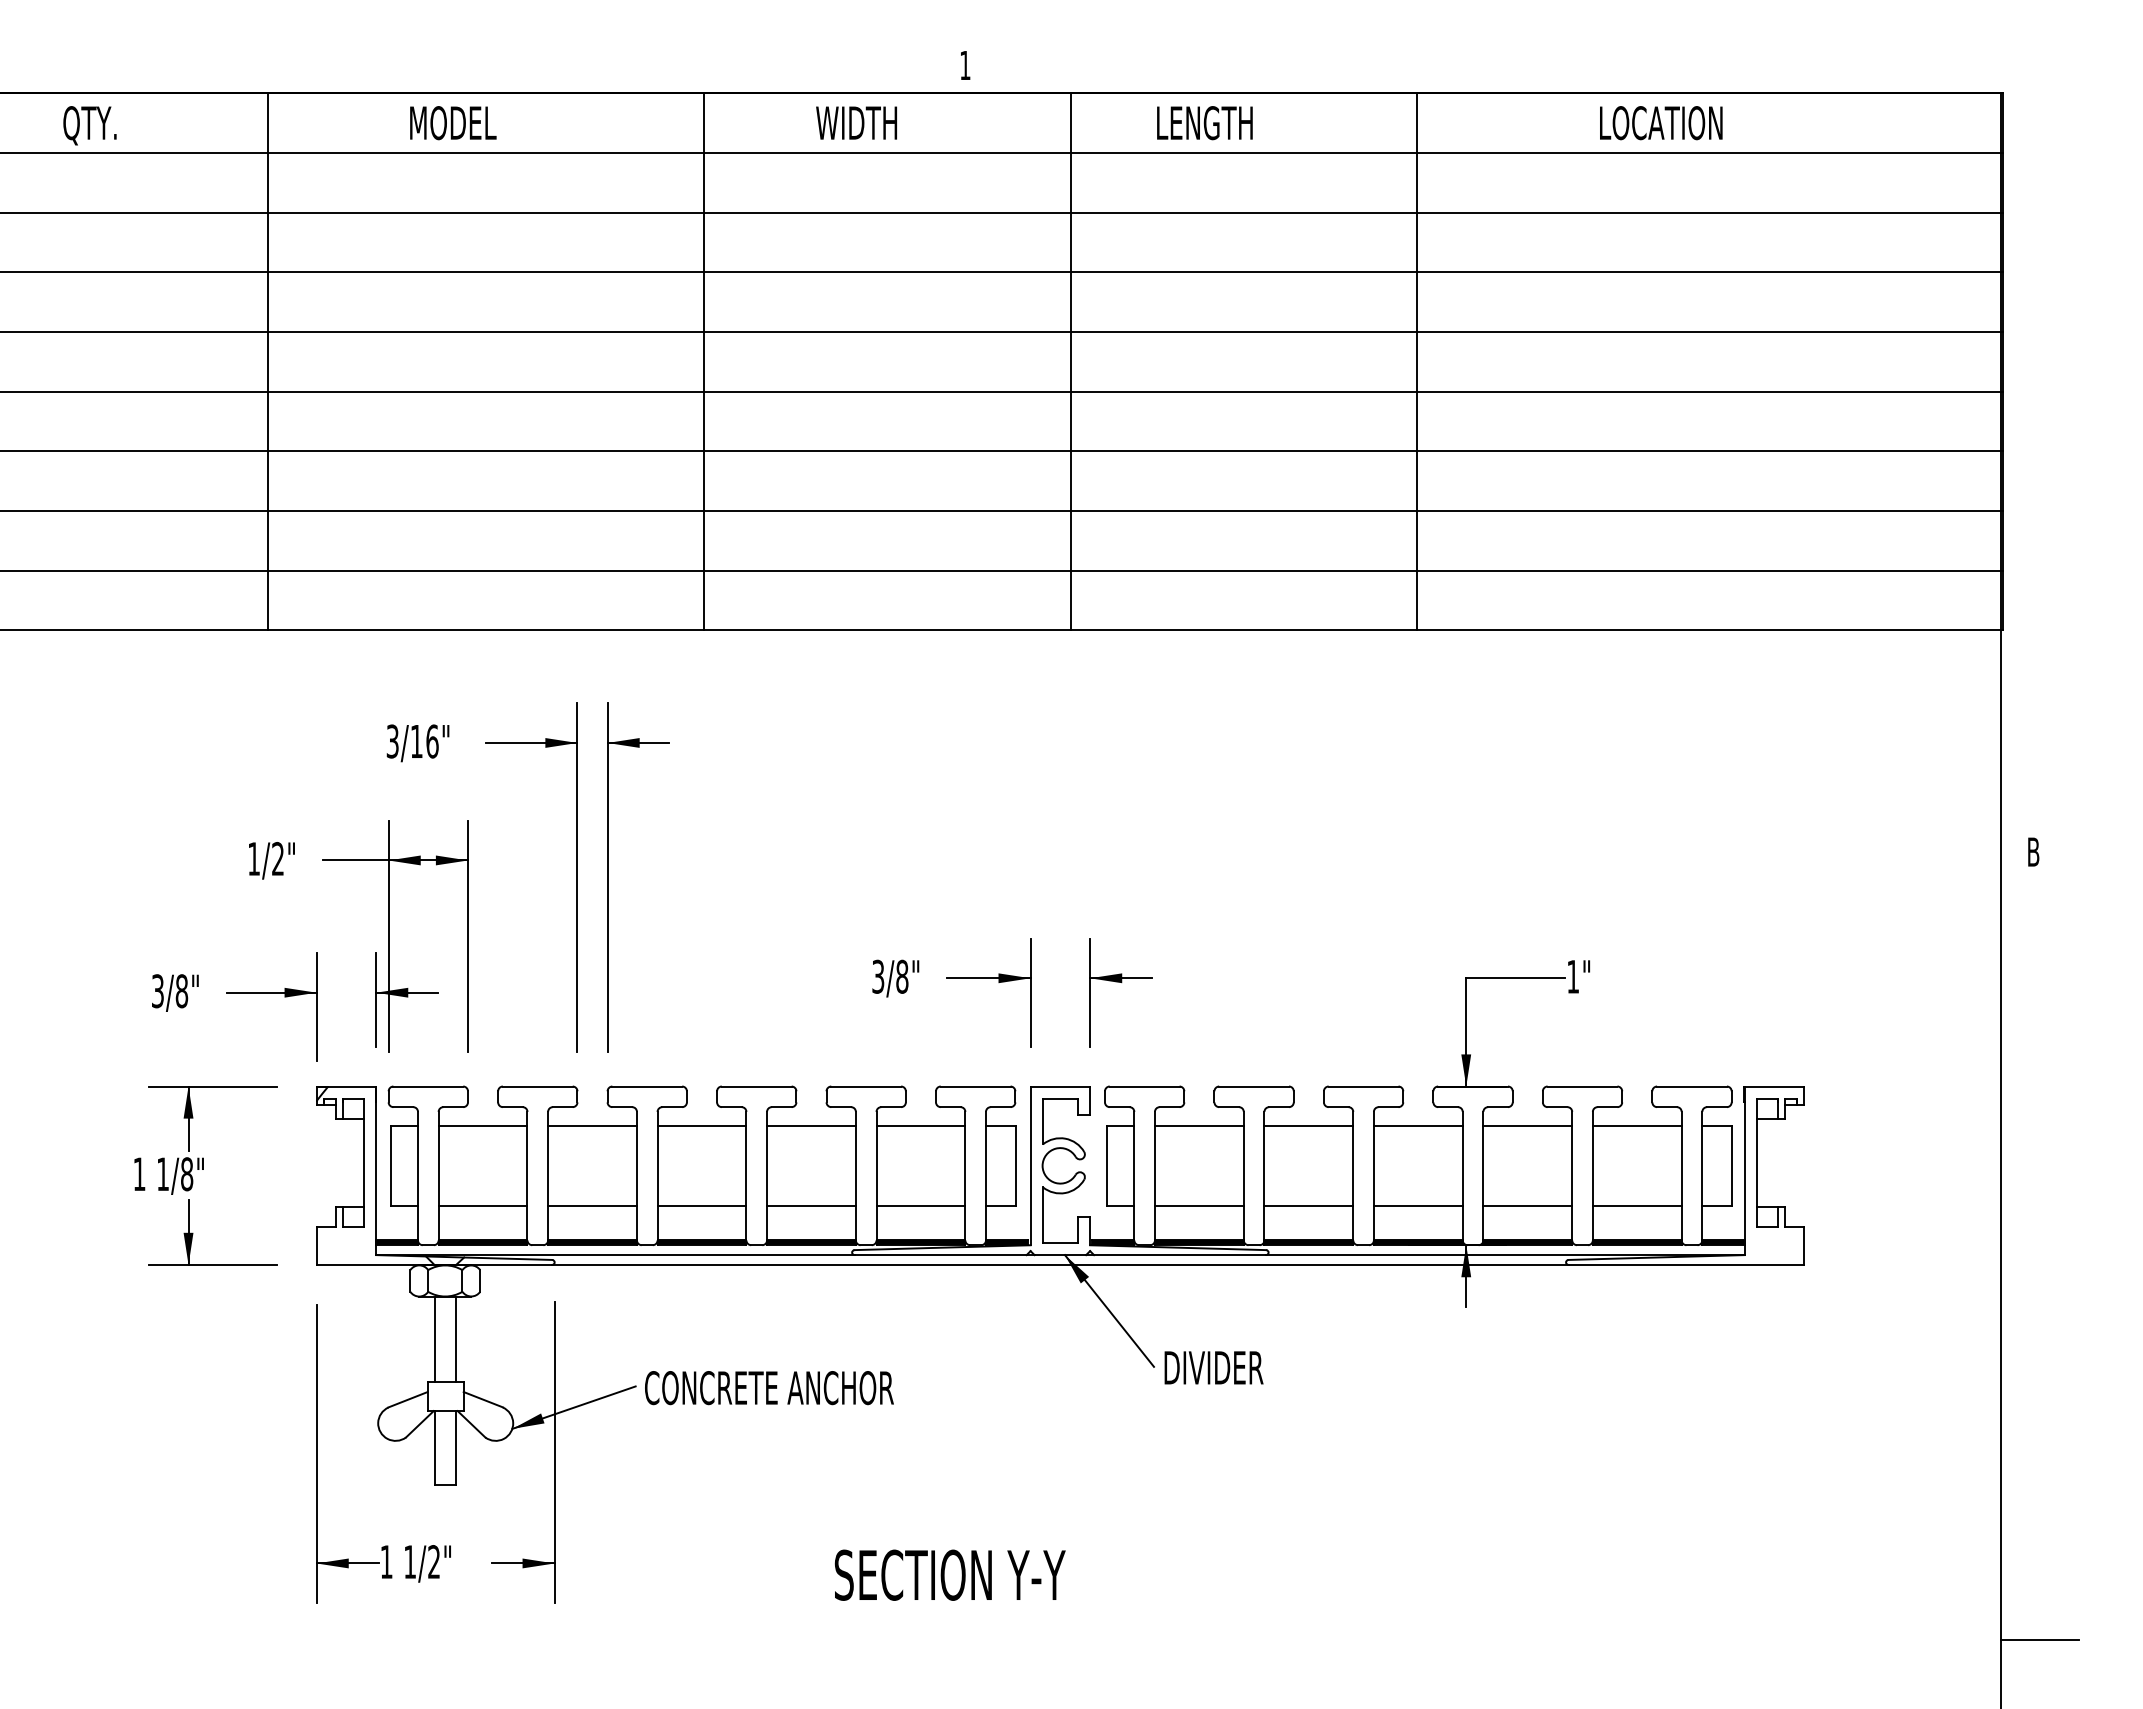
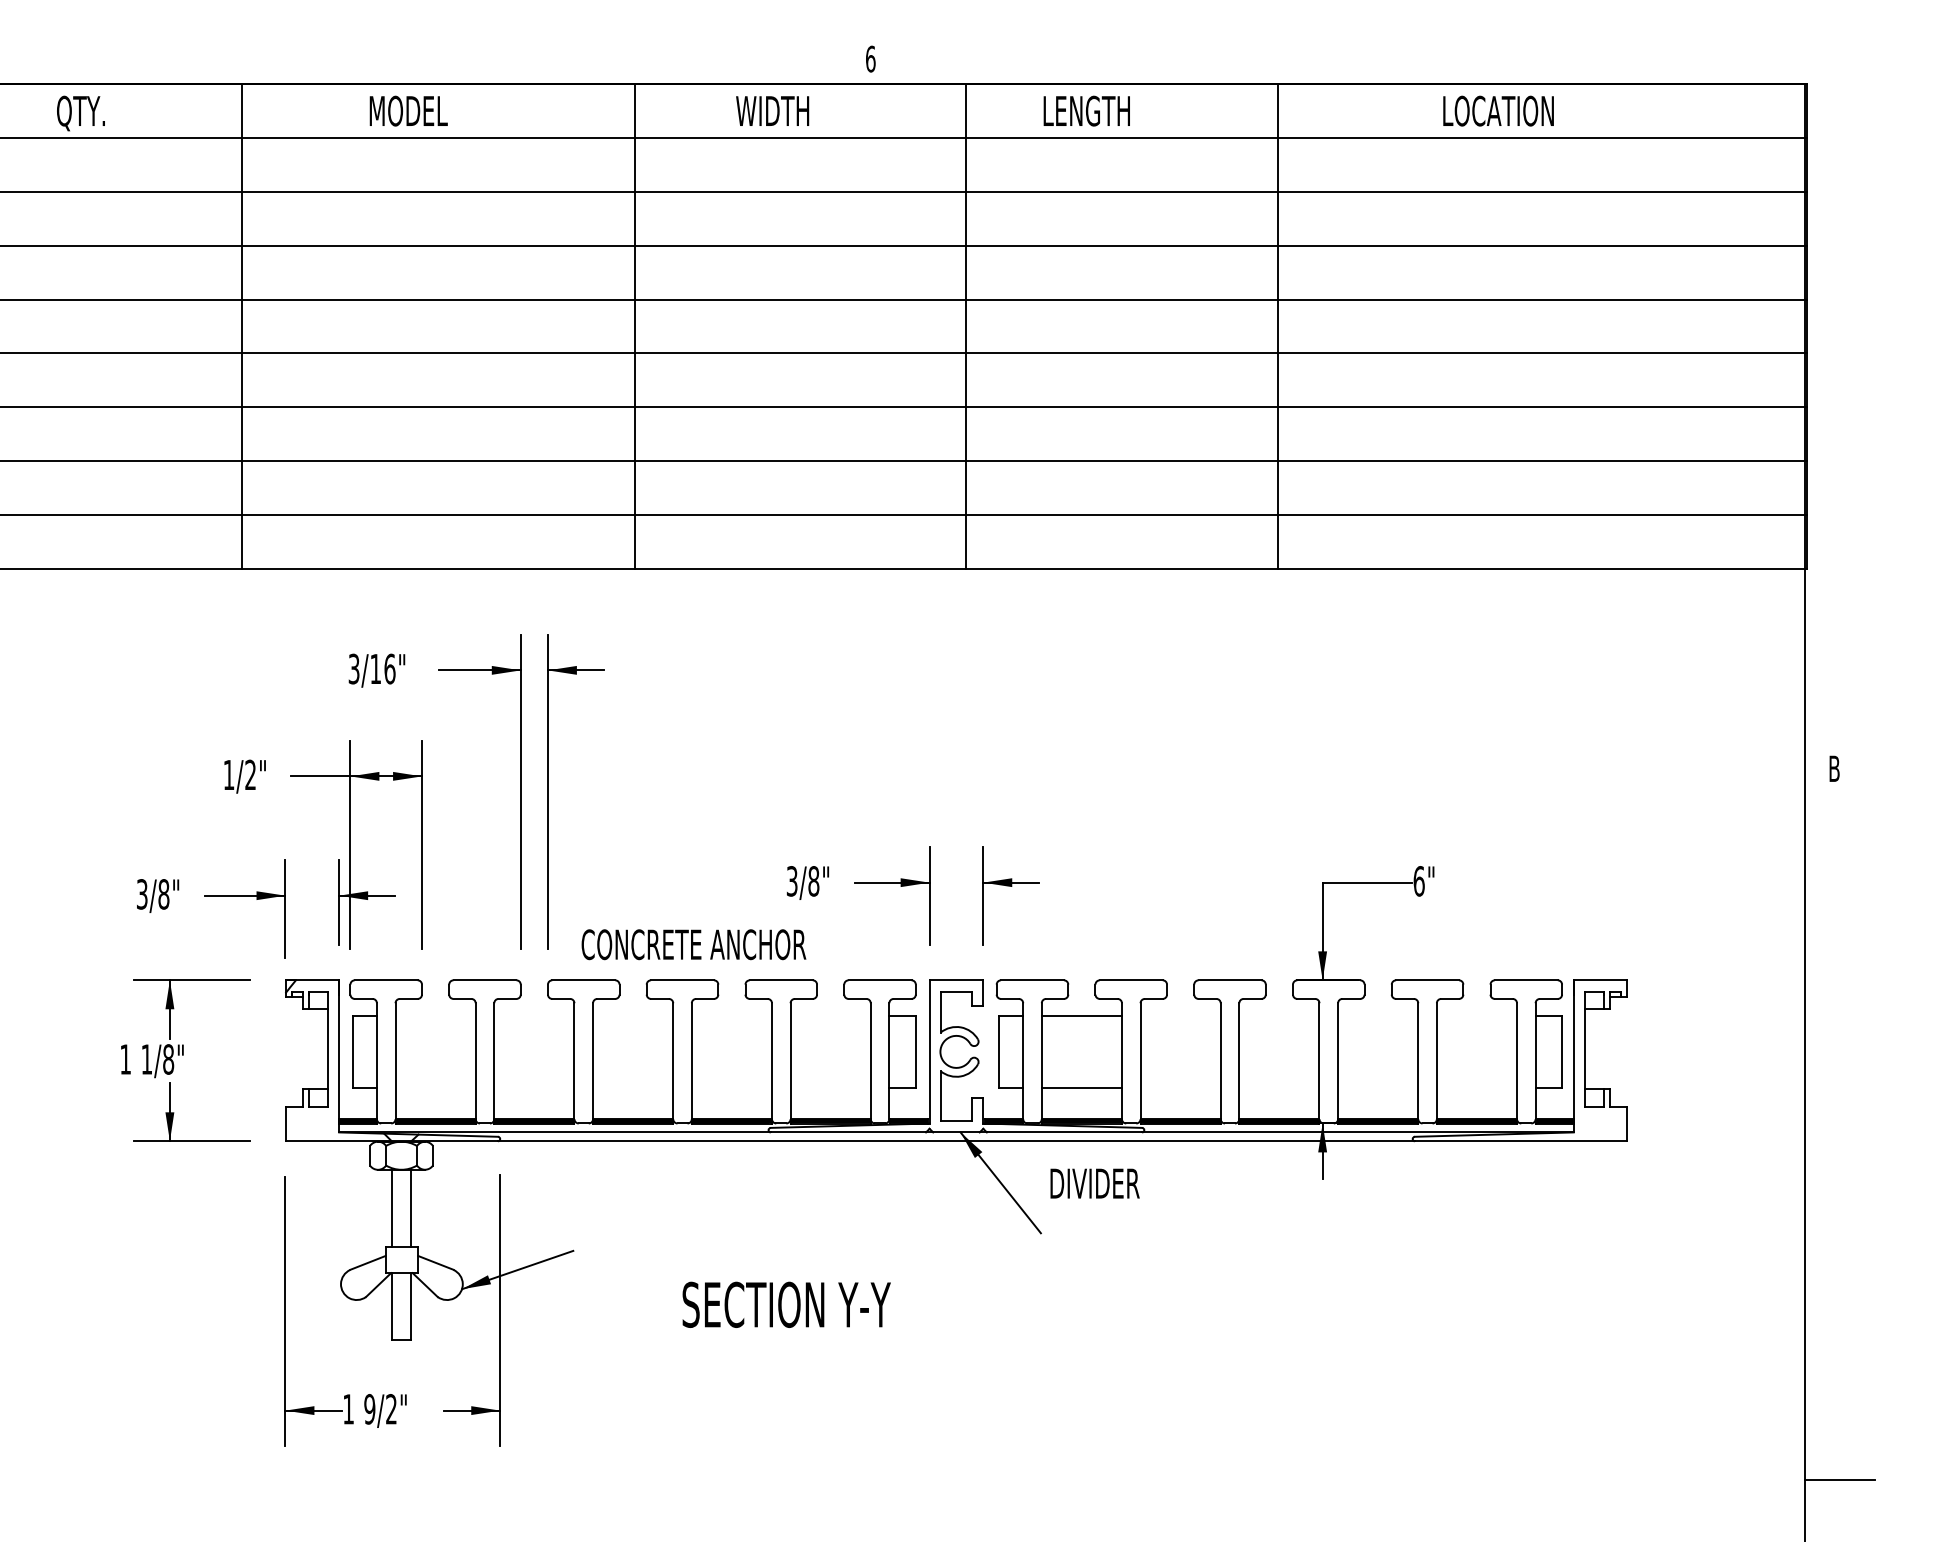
text: (965, 65) -> (870, 59), 1 -> 6
text: (1573, 976) -> (1419, 881), 1" -> 6"
line: (482, 1126) -> (435, 1016), removed
line: (592, 1126) -> (534, 1016), removed
line: (701, 1126) -> (632, 1016), removed
line: (811, 1126) -> (731, 1016), removed
line: (920, 1126) -> (830, 1016), removed
line: (1308, 1126) -> (1180, 1016), removed
line: (1417, 1126) -> (1278, 1016), removed
line: (1527, 1126) -> (1377, 1016), removed
line: (1636, 1126) -> (1476, 1016), removed
line: (482, 1205) -> (435, 1087), removed
line: (592, 1205) -> (534, 1087), removed
line: (701, 1205) -> (632, 1087), removed
line: (811, 1205) -> (731, 1087), removed
line: (920, 1205) -> (830, 1087), removed
line: (1308, 1205) -> (1180, 1087), removed
line: (1417, 1205) -> (1278, 1087), removed
line: (1527, 1205) -> (1377, 1087), removed
line: (1636, 1205) -> (1476, 1087), removed
text: (1213, 1367) -> (1094, 1183), moved
text: (769, 1388) -> (694, 945), moved
text: (410, 1562) -> (370, 1409), 1/2" -> 9/2"
text: (949, 1574) -> (786, 1304), moved

